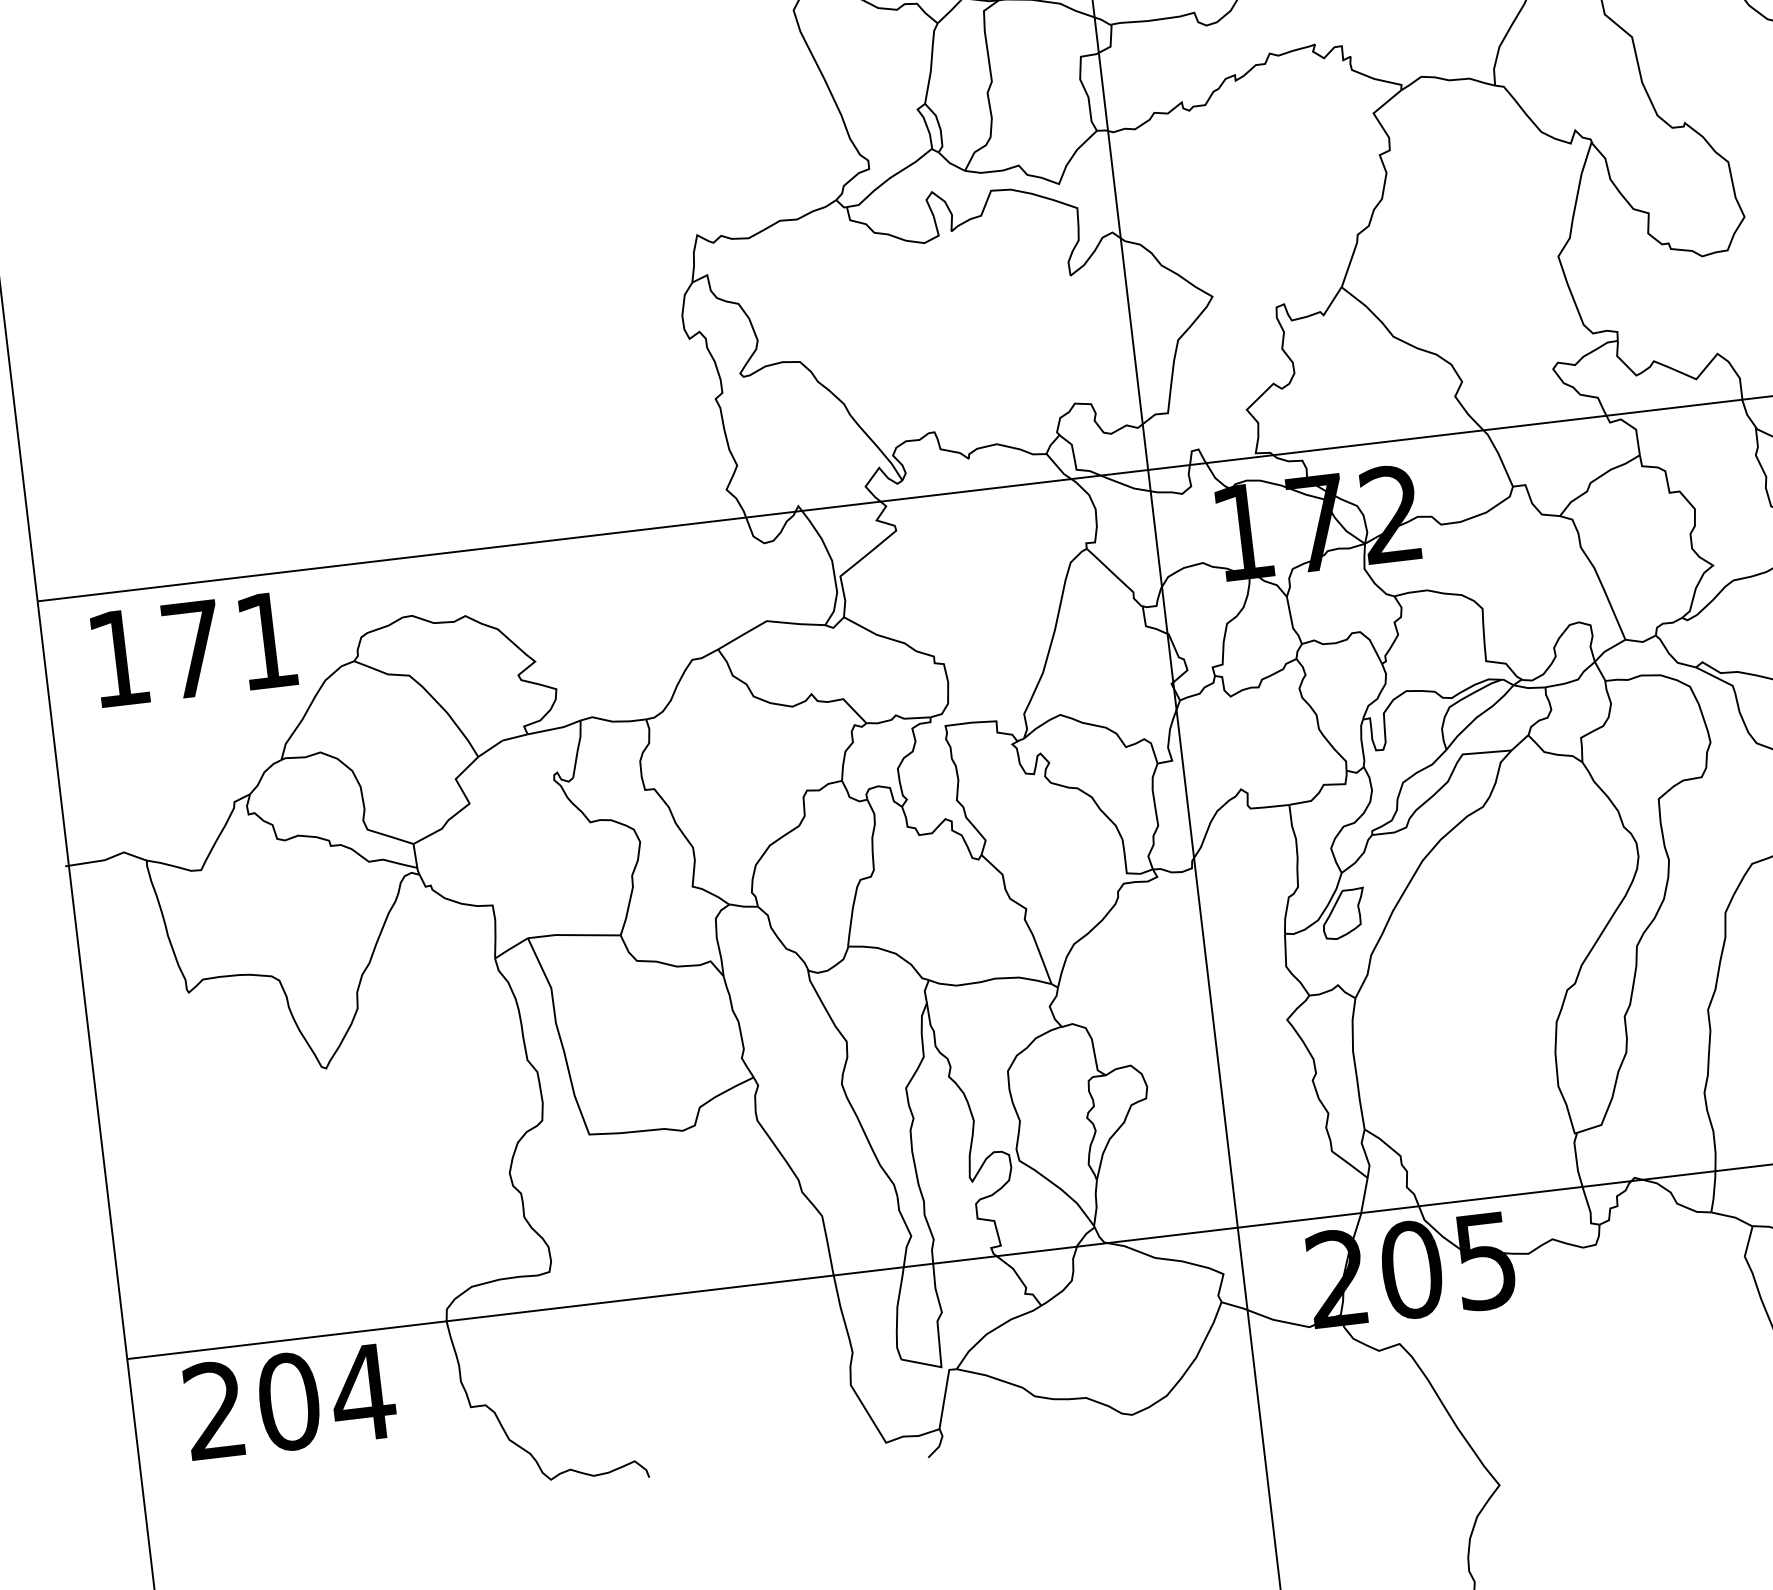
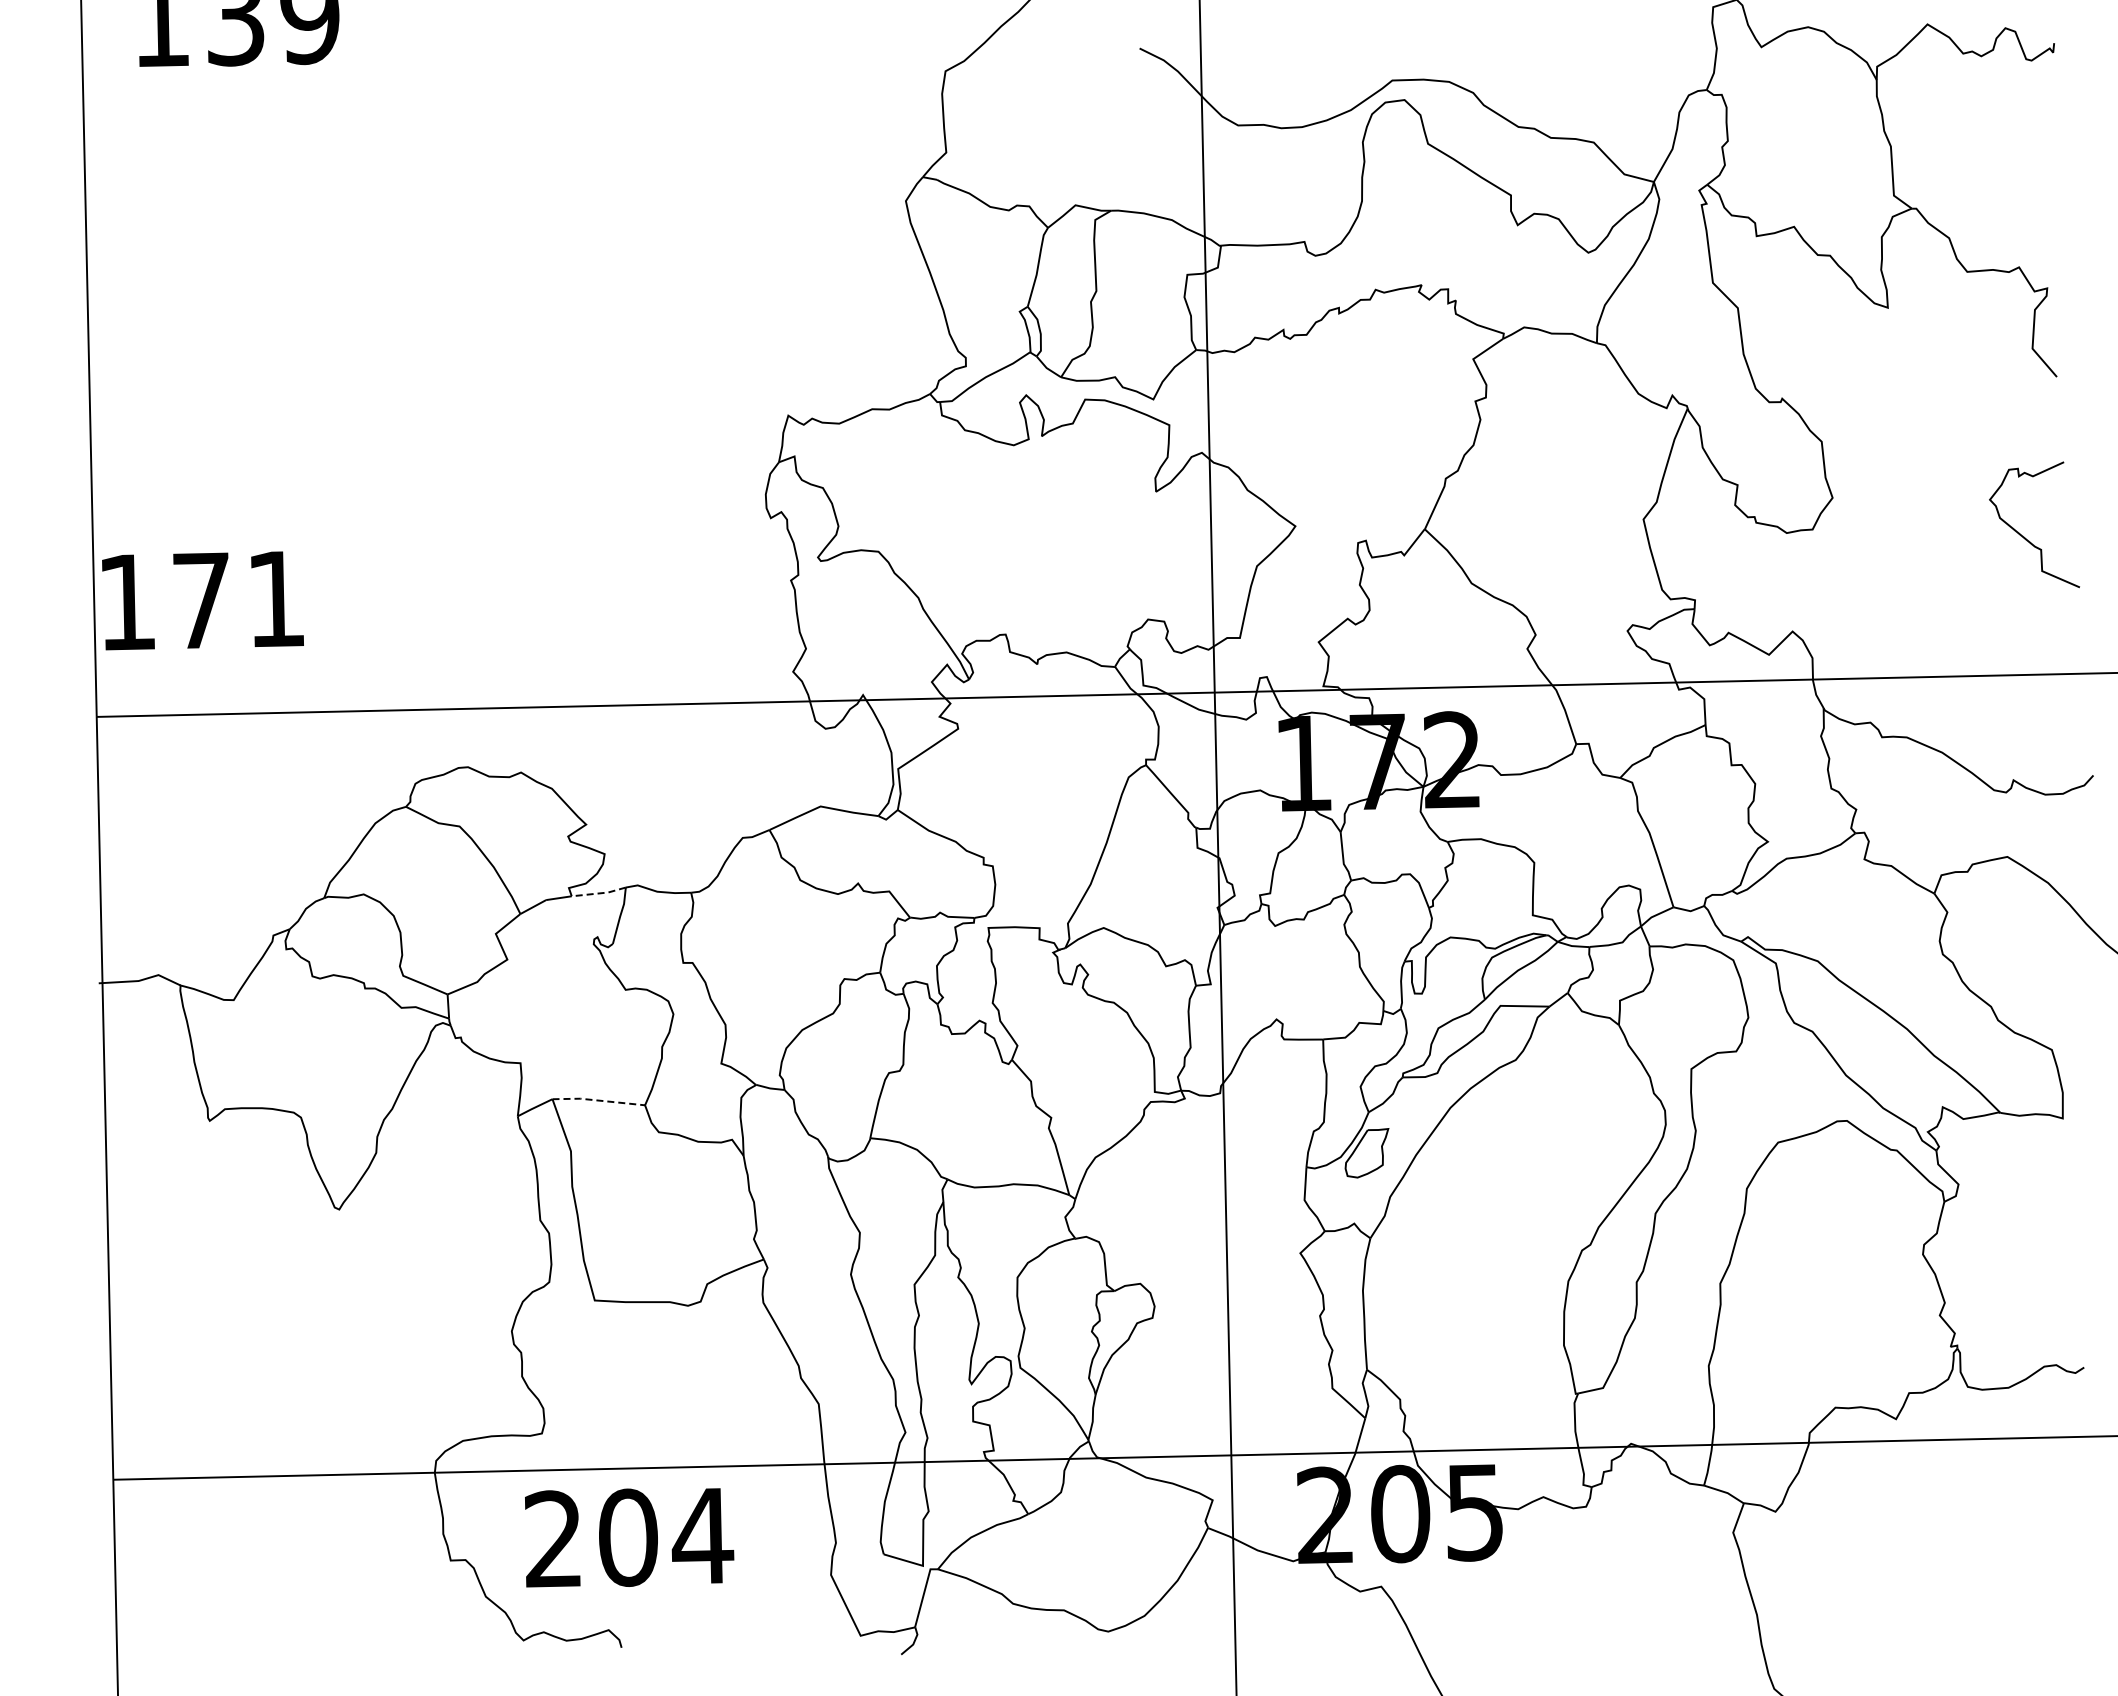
text: (193, 649) -> (202, 600), moved
line: (555, 728) -> (599, 893), solid -> dashed
line: (574, 934) -> (599, 1100), solid -> dashed
text: (290, 1401) -> (629, 1537), moved

